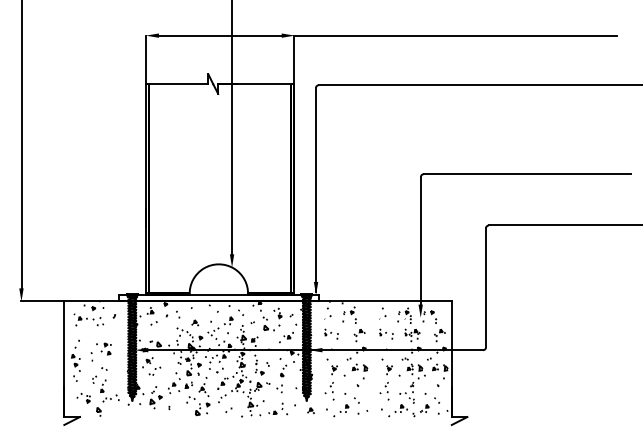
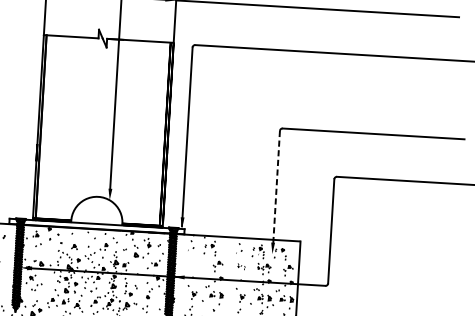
line: (420, 243) -> (276, 189), solid -> dashed
part: (178, 314) -> (60, 238), size x1.6
part: (331, 333) -> (193, 263), removed
part: (386, 333) -> (241, 266), size x0.6

